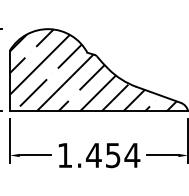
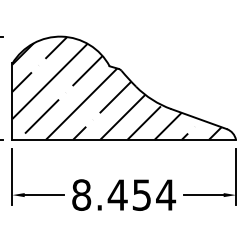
text: (65, 154) -> (81, 194), 1.454 -> 8.454

